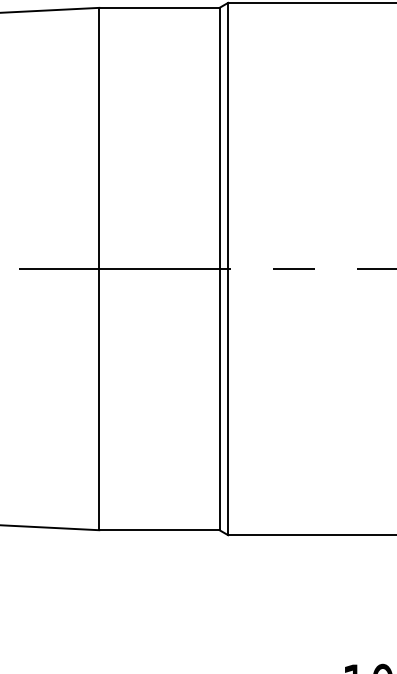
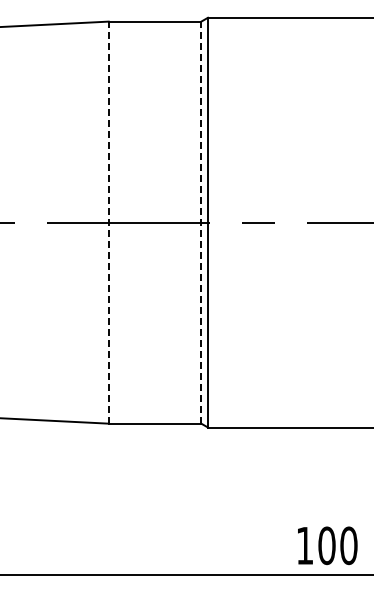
line: (98, 268) -> (108, 222), solid -> dashed
line: (219, 268) -> (201, 222), solid -> dashed

